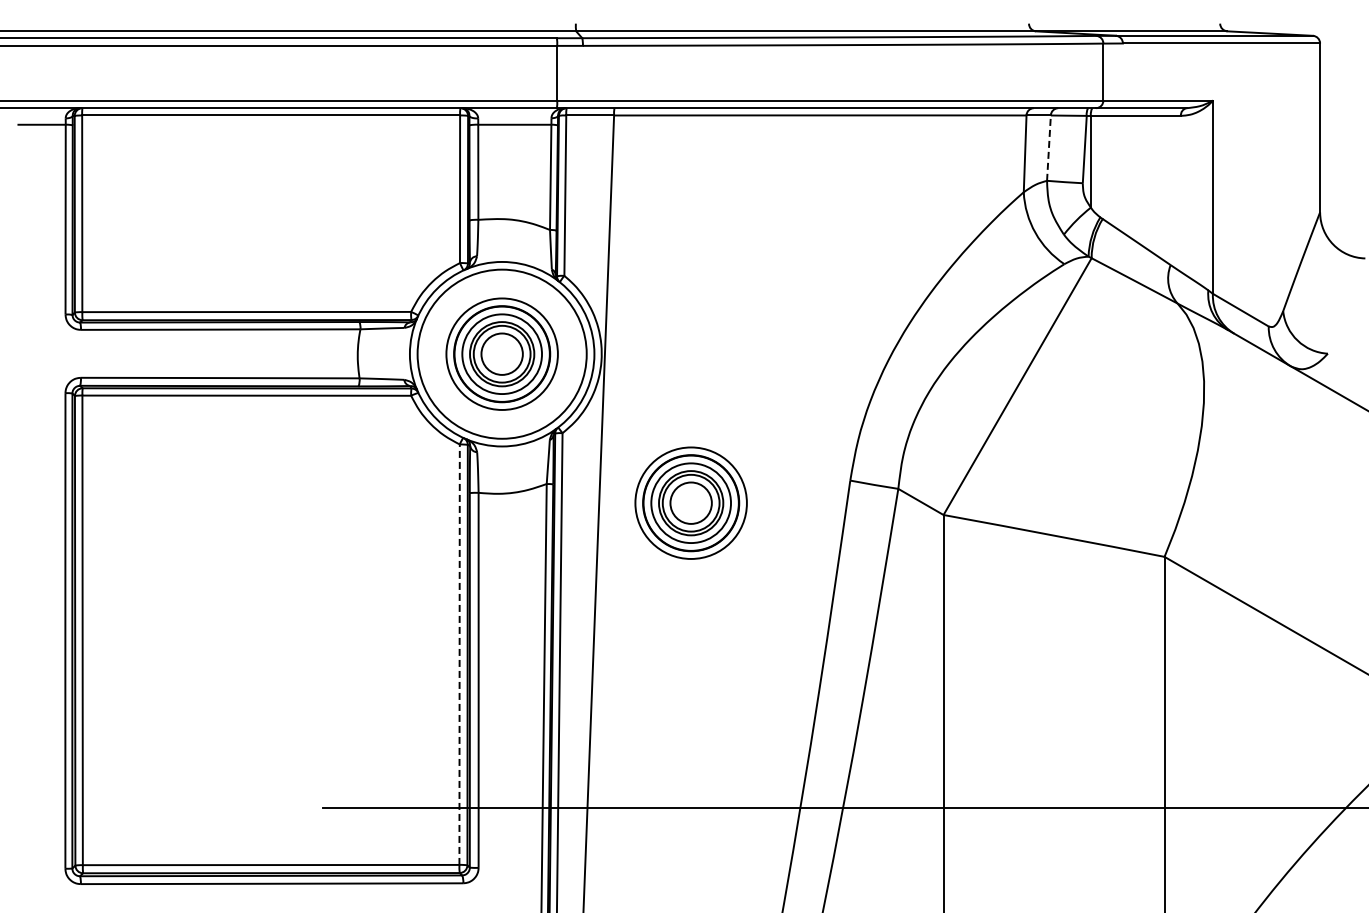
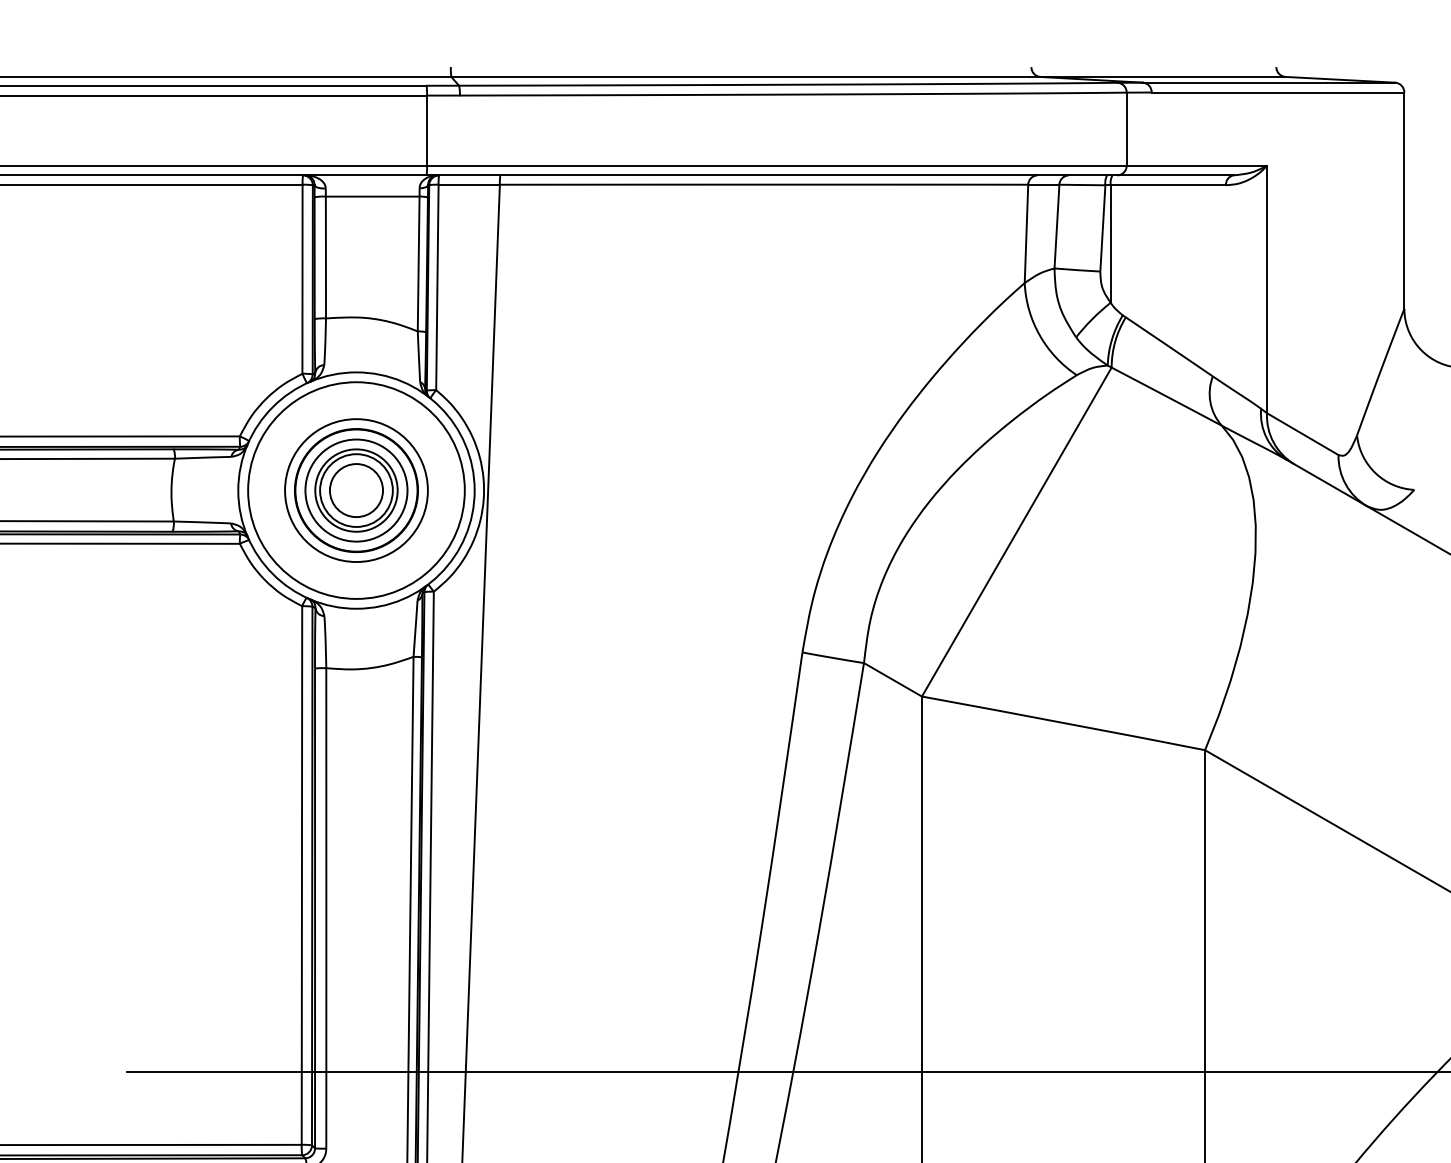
line: (1048, 148) -> (1056, 227), dashed -> solid
part: (690, 502) -> (597, 680), removed
line: (459, 654) -> (301, 875), dashed -> solid

